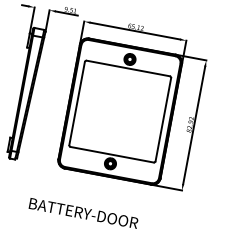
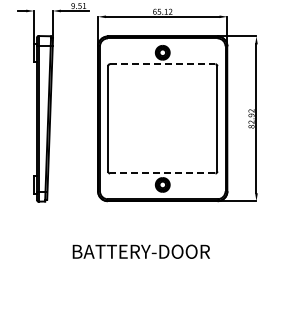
line: (128, 68) -> (162, 64), solid -> dashed
line: (111, 154) -> (162, 173), solid -> dashed

